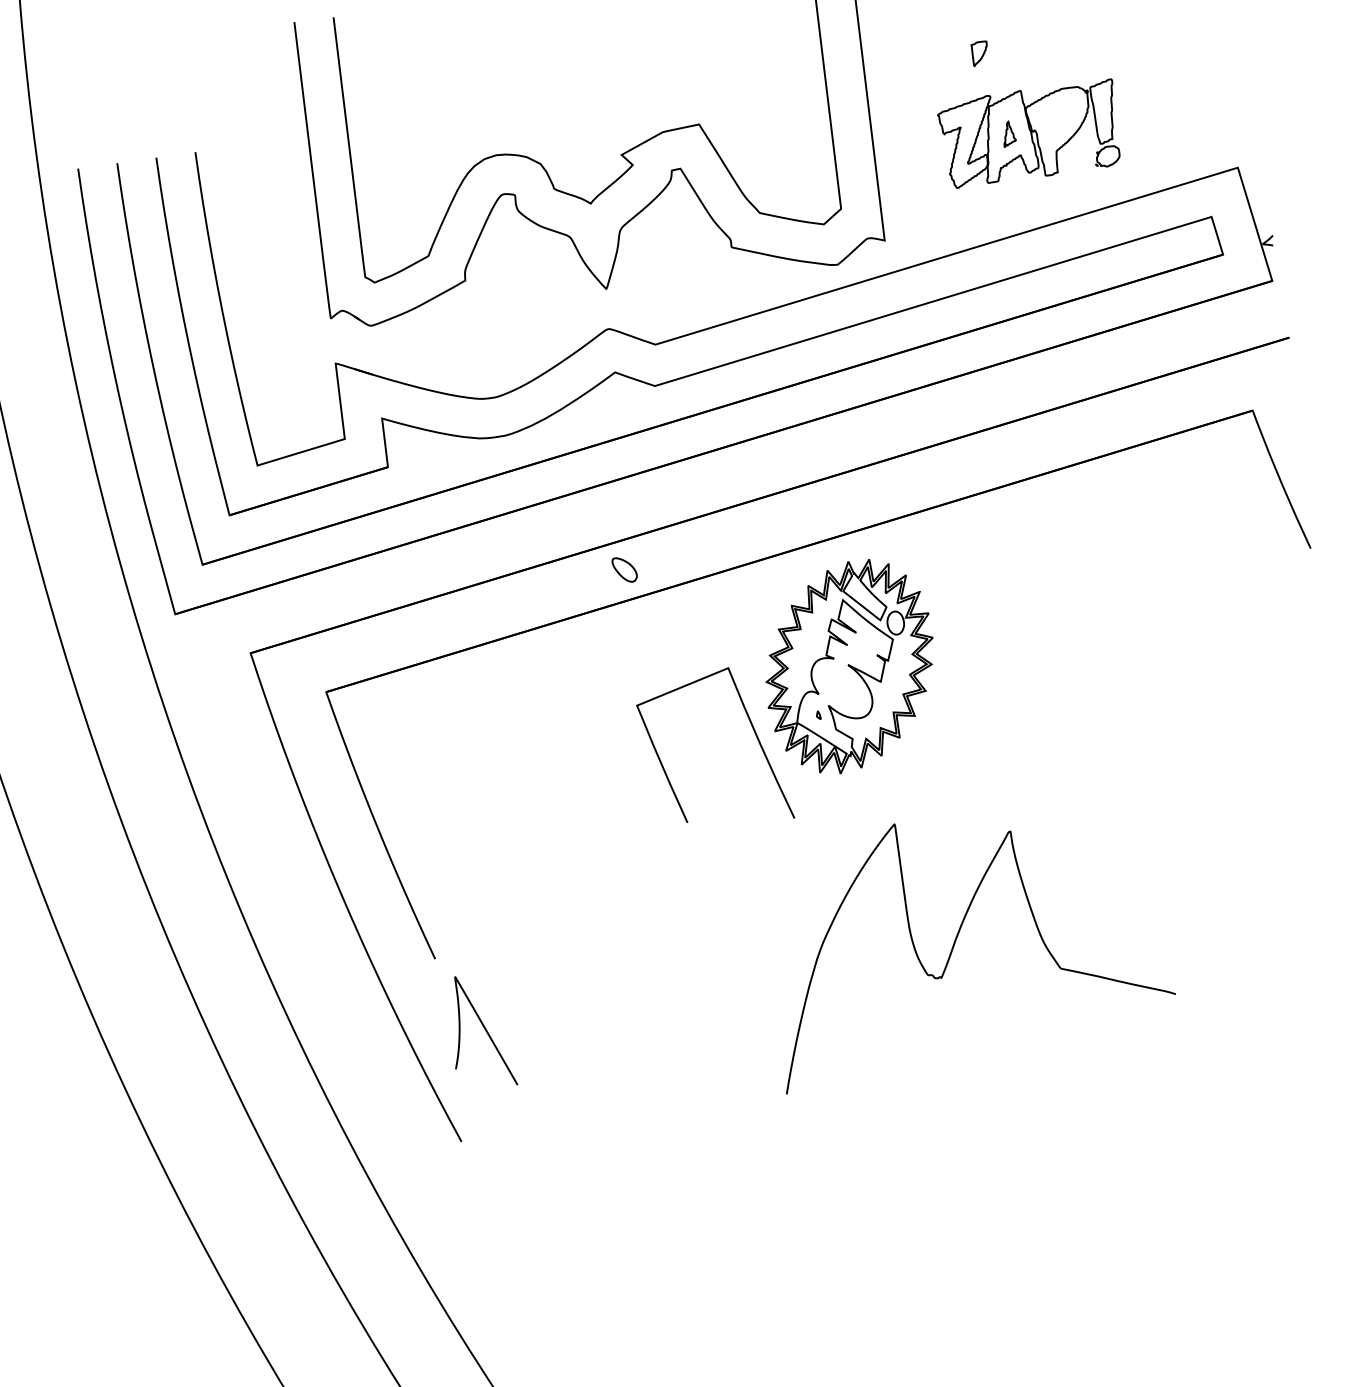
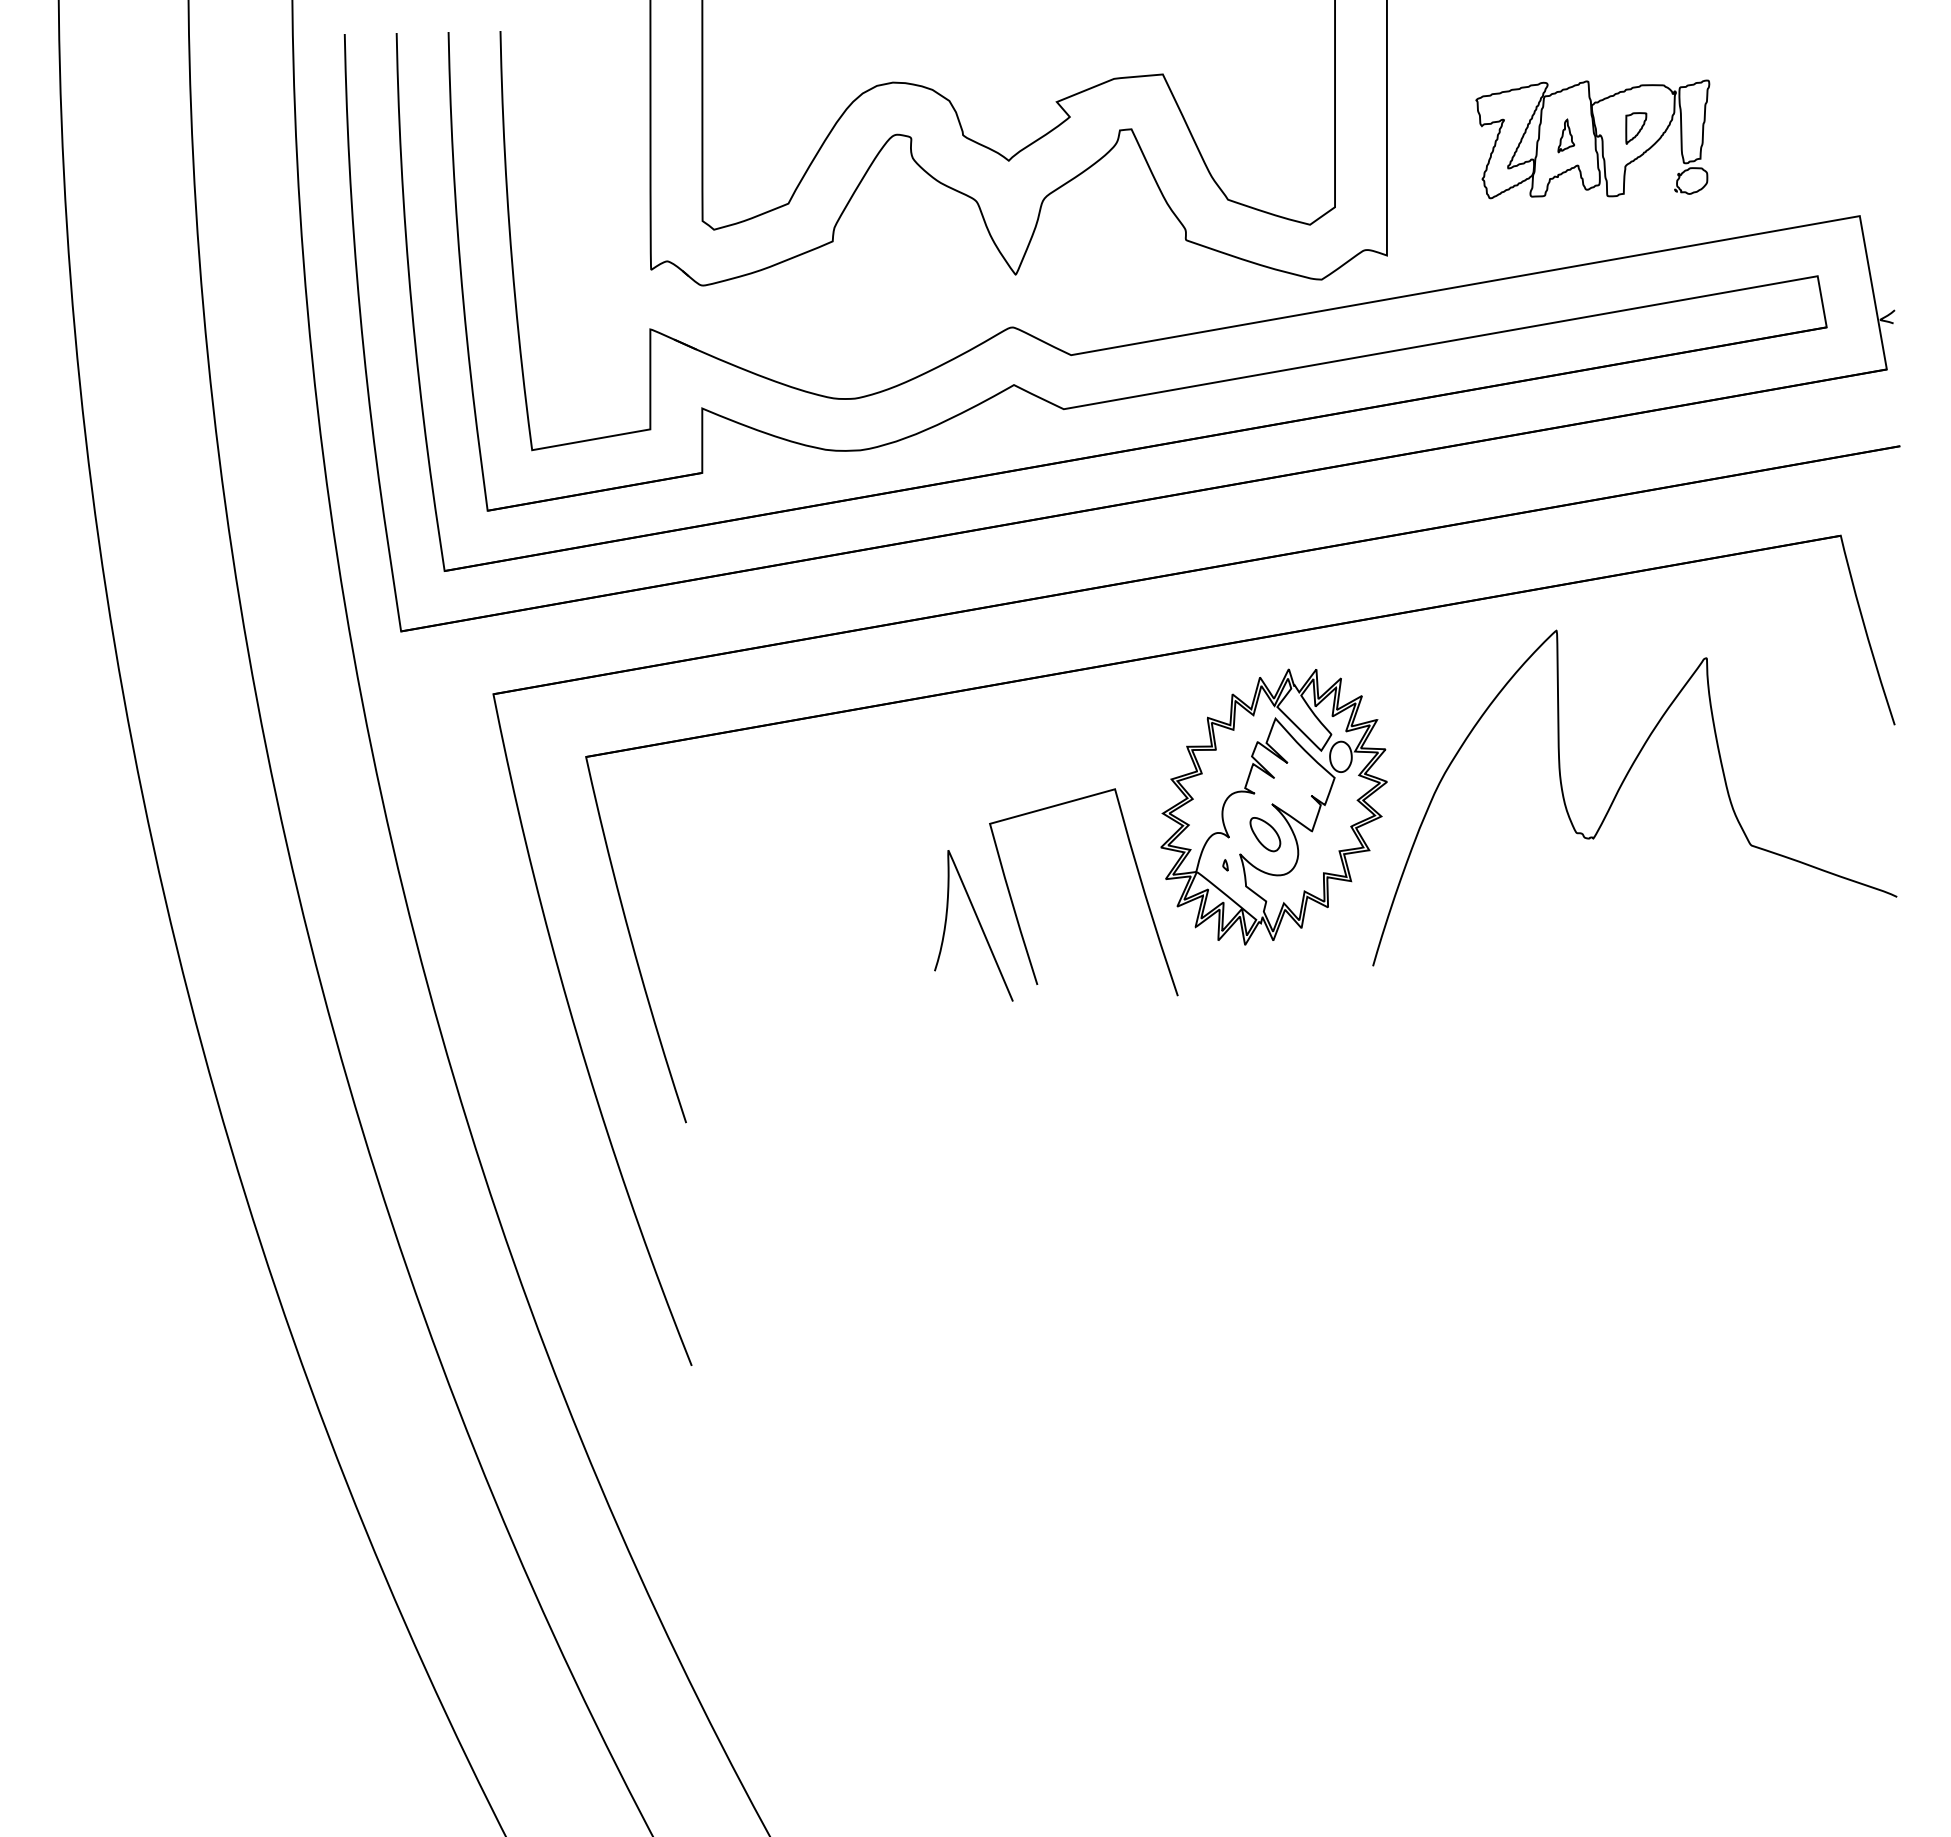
part: (980, 53) -> (1636, 128), moved
part: (624, 569) -> (1265, 834), moved
curve: (957, 936) -> (1621, 787), moved
curve: (484, 1029) -> (978, 923), moved

